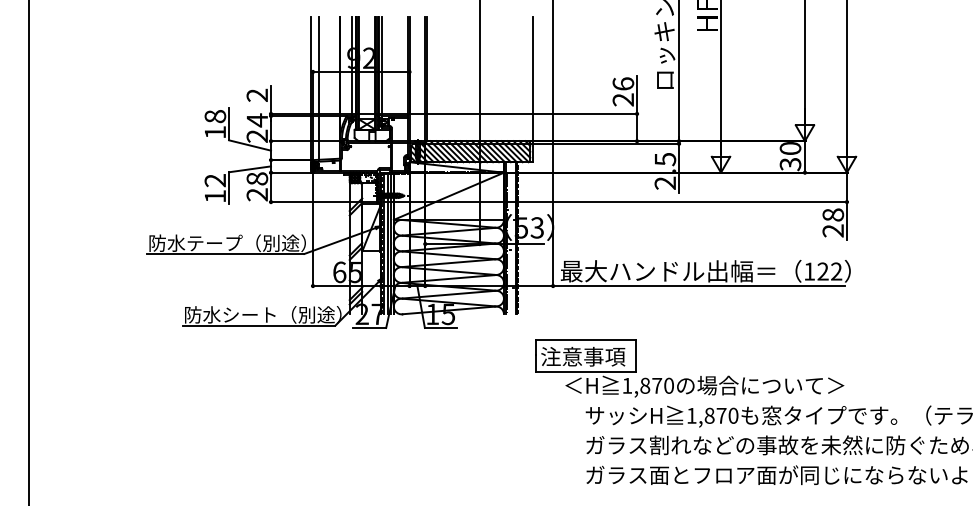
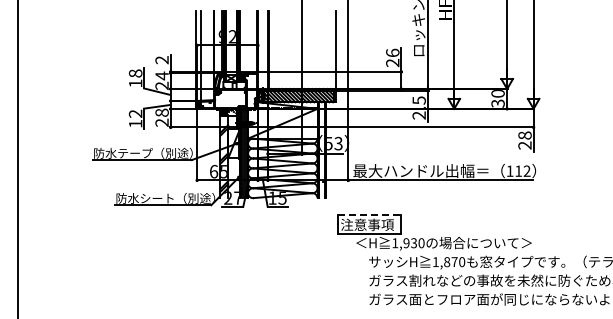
text: (822, 270) -> (518, 170), 122 -> 112
line: (586, 340) -> (369, 214), solid -> dashed
text: (651, 386) -> (410, 243), 1,870 -> 1,930

